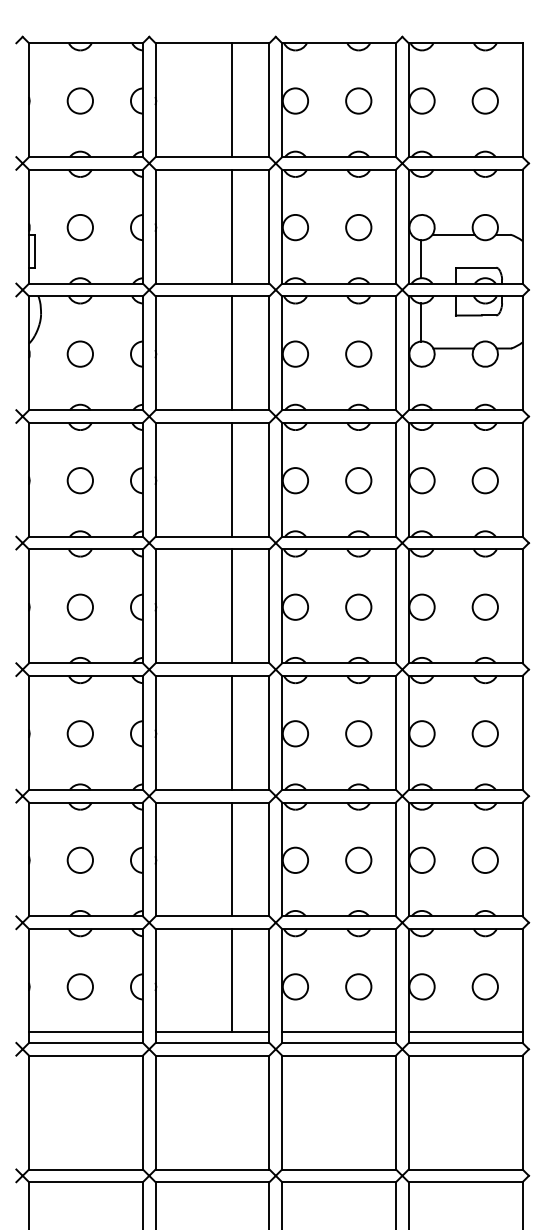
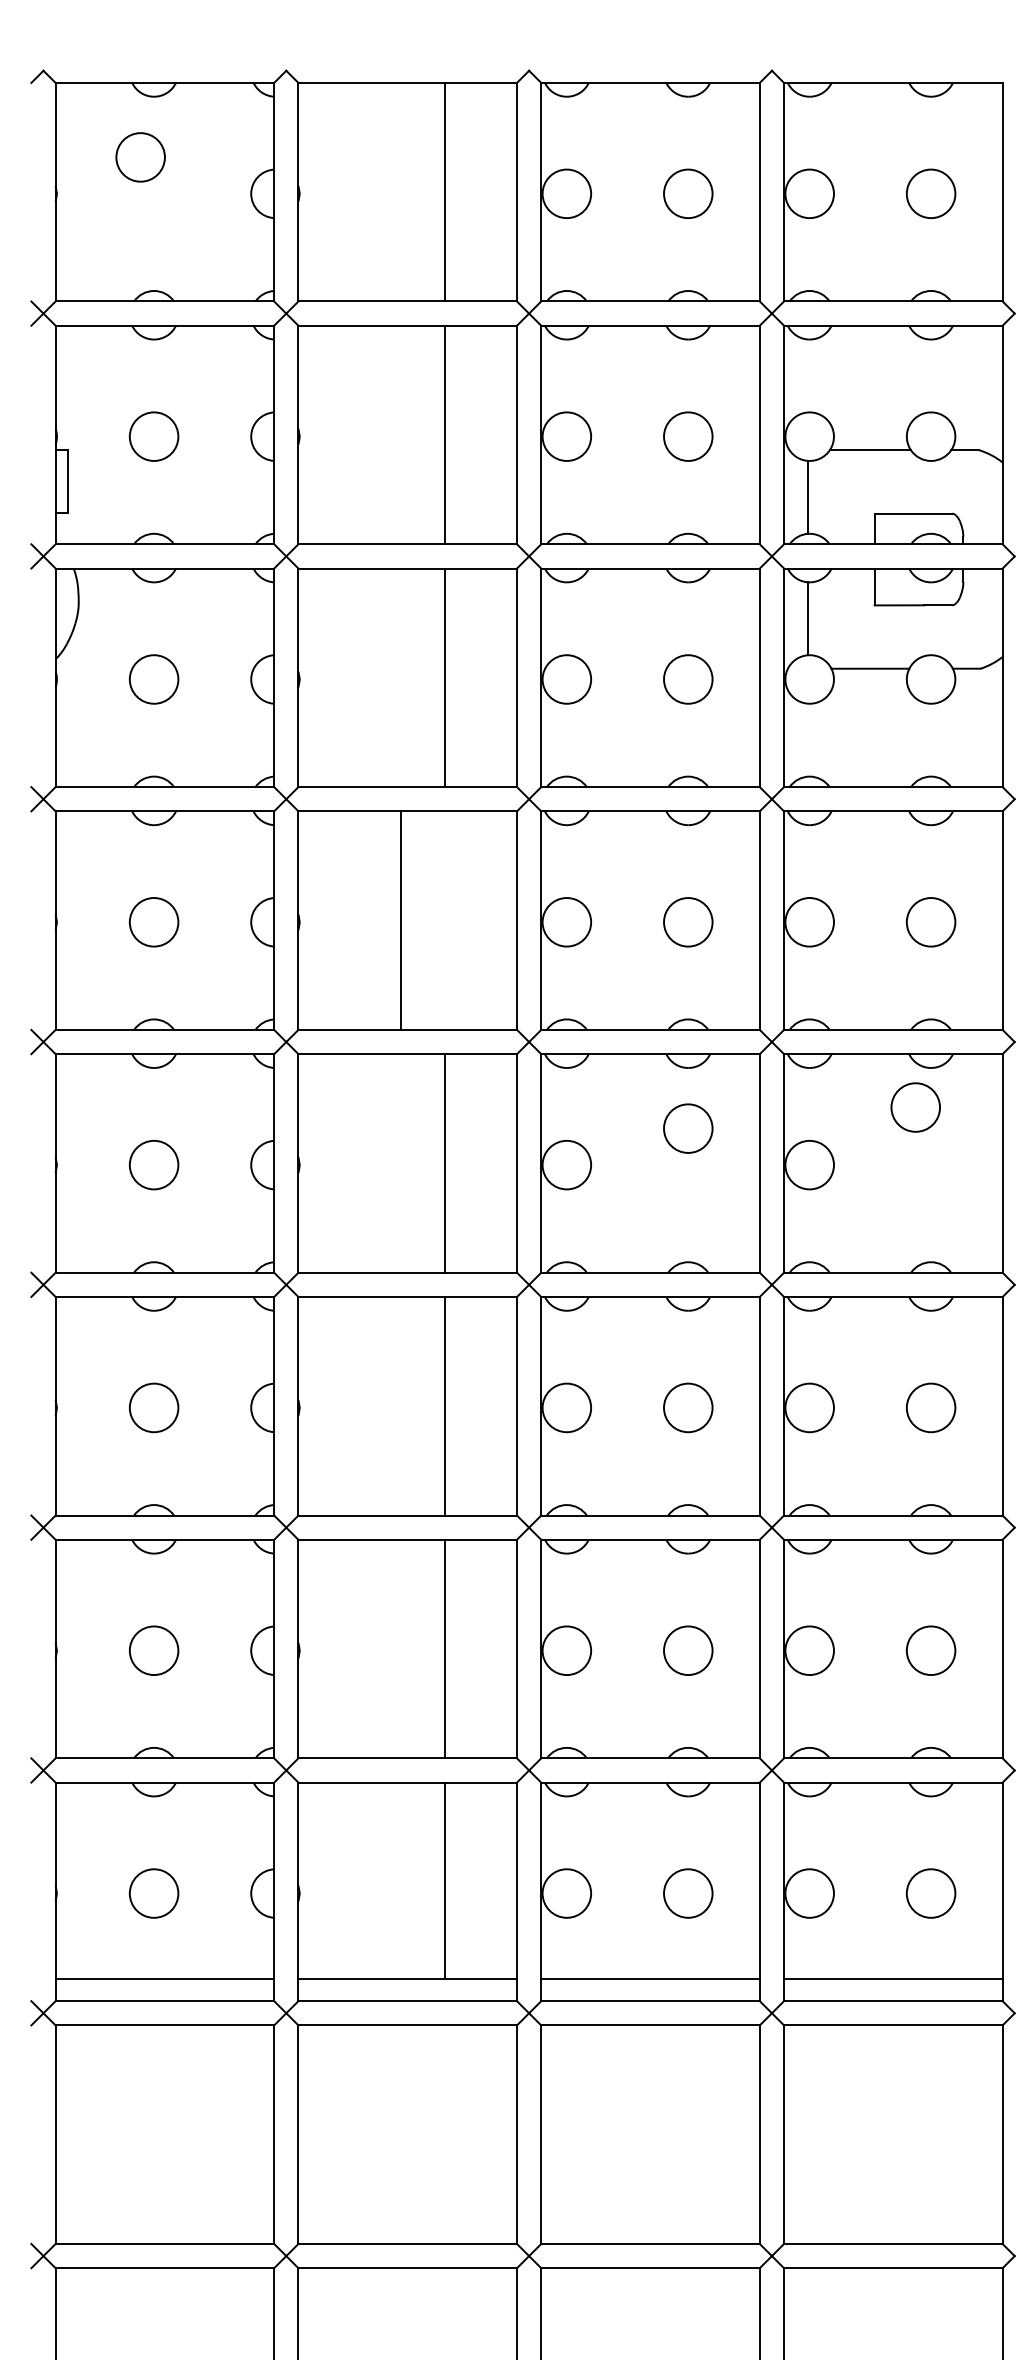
circle: (79, 100) -> (139, 156), moved
line: (232, 479) -> (401, 920), moved
circle: (358, 606) -> (687, 1127), moved
circle: (484, 606) -> (914, 1106), moved

